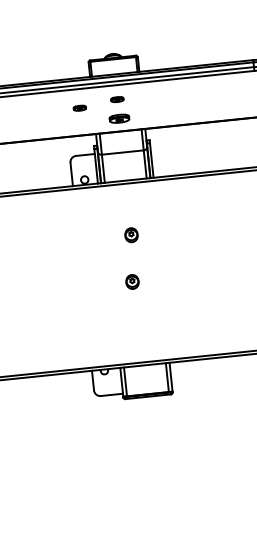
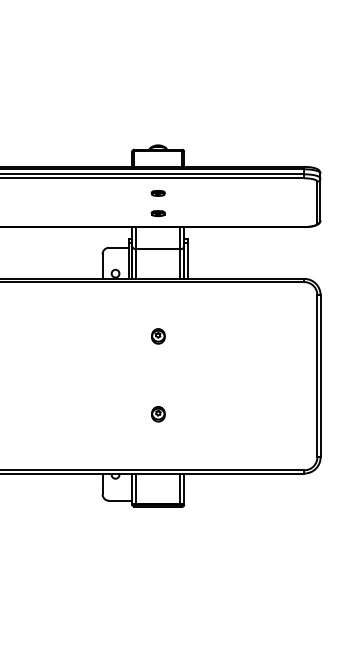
part: (79, 108) -> (117, 198), removed
part: (118, 118) -> (157, 213), size x0.62
part: (132, 282) -> (158, 414), moved

